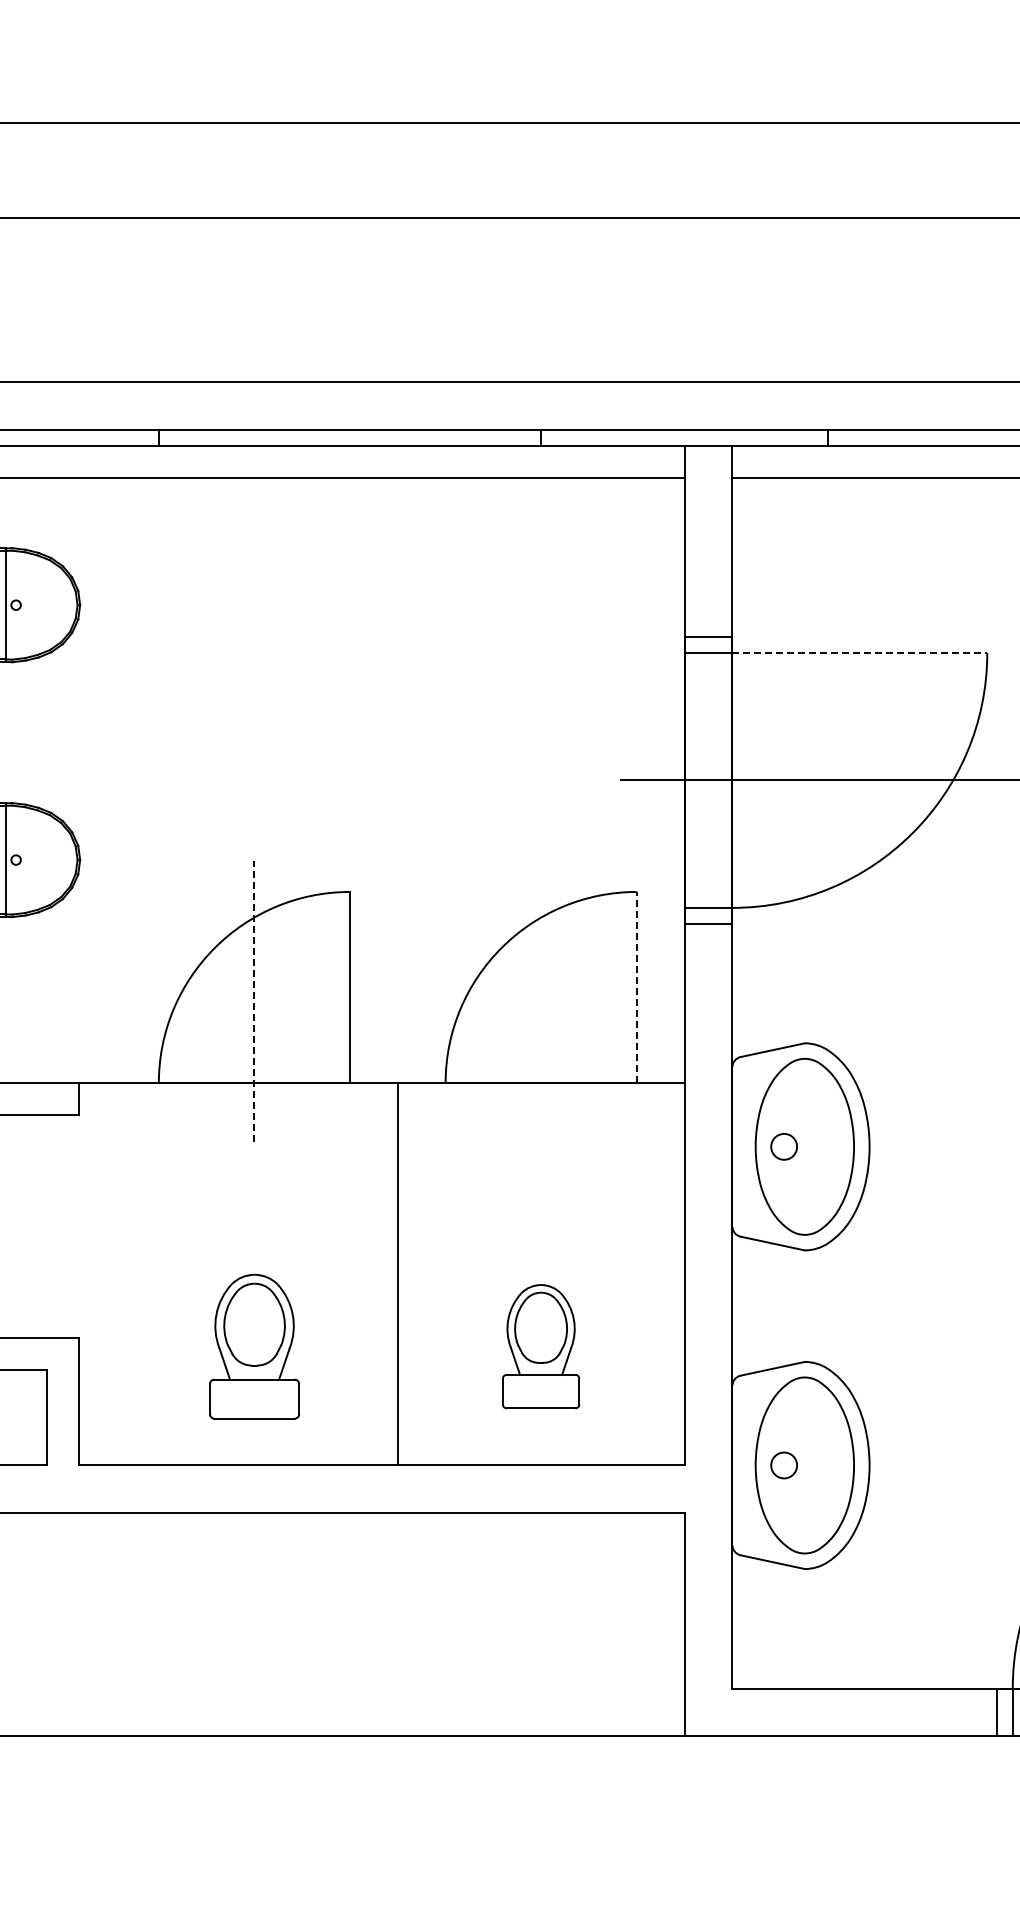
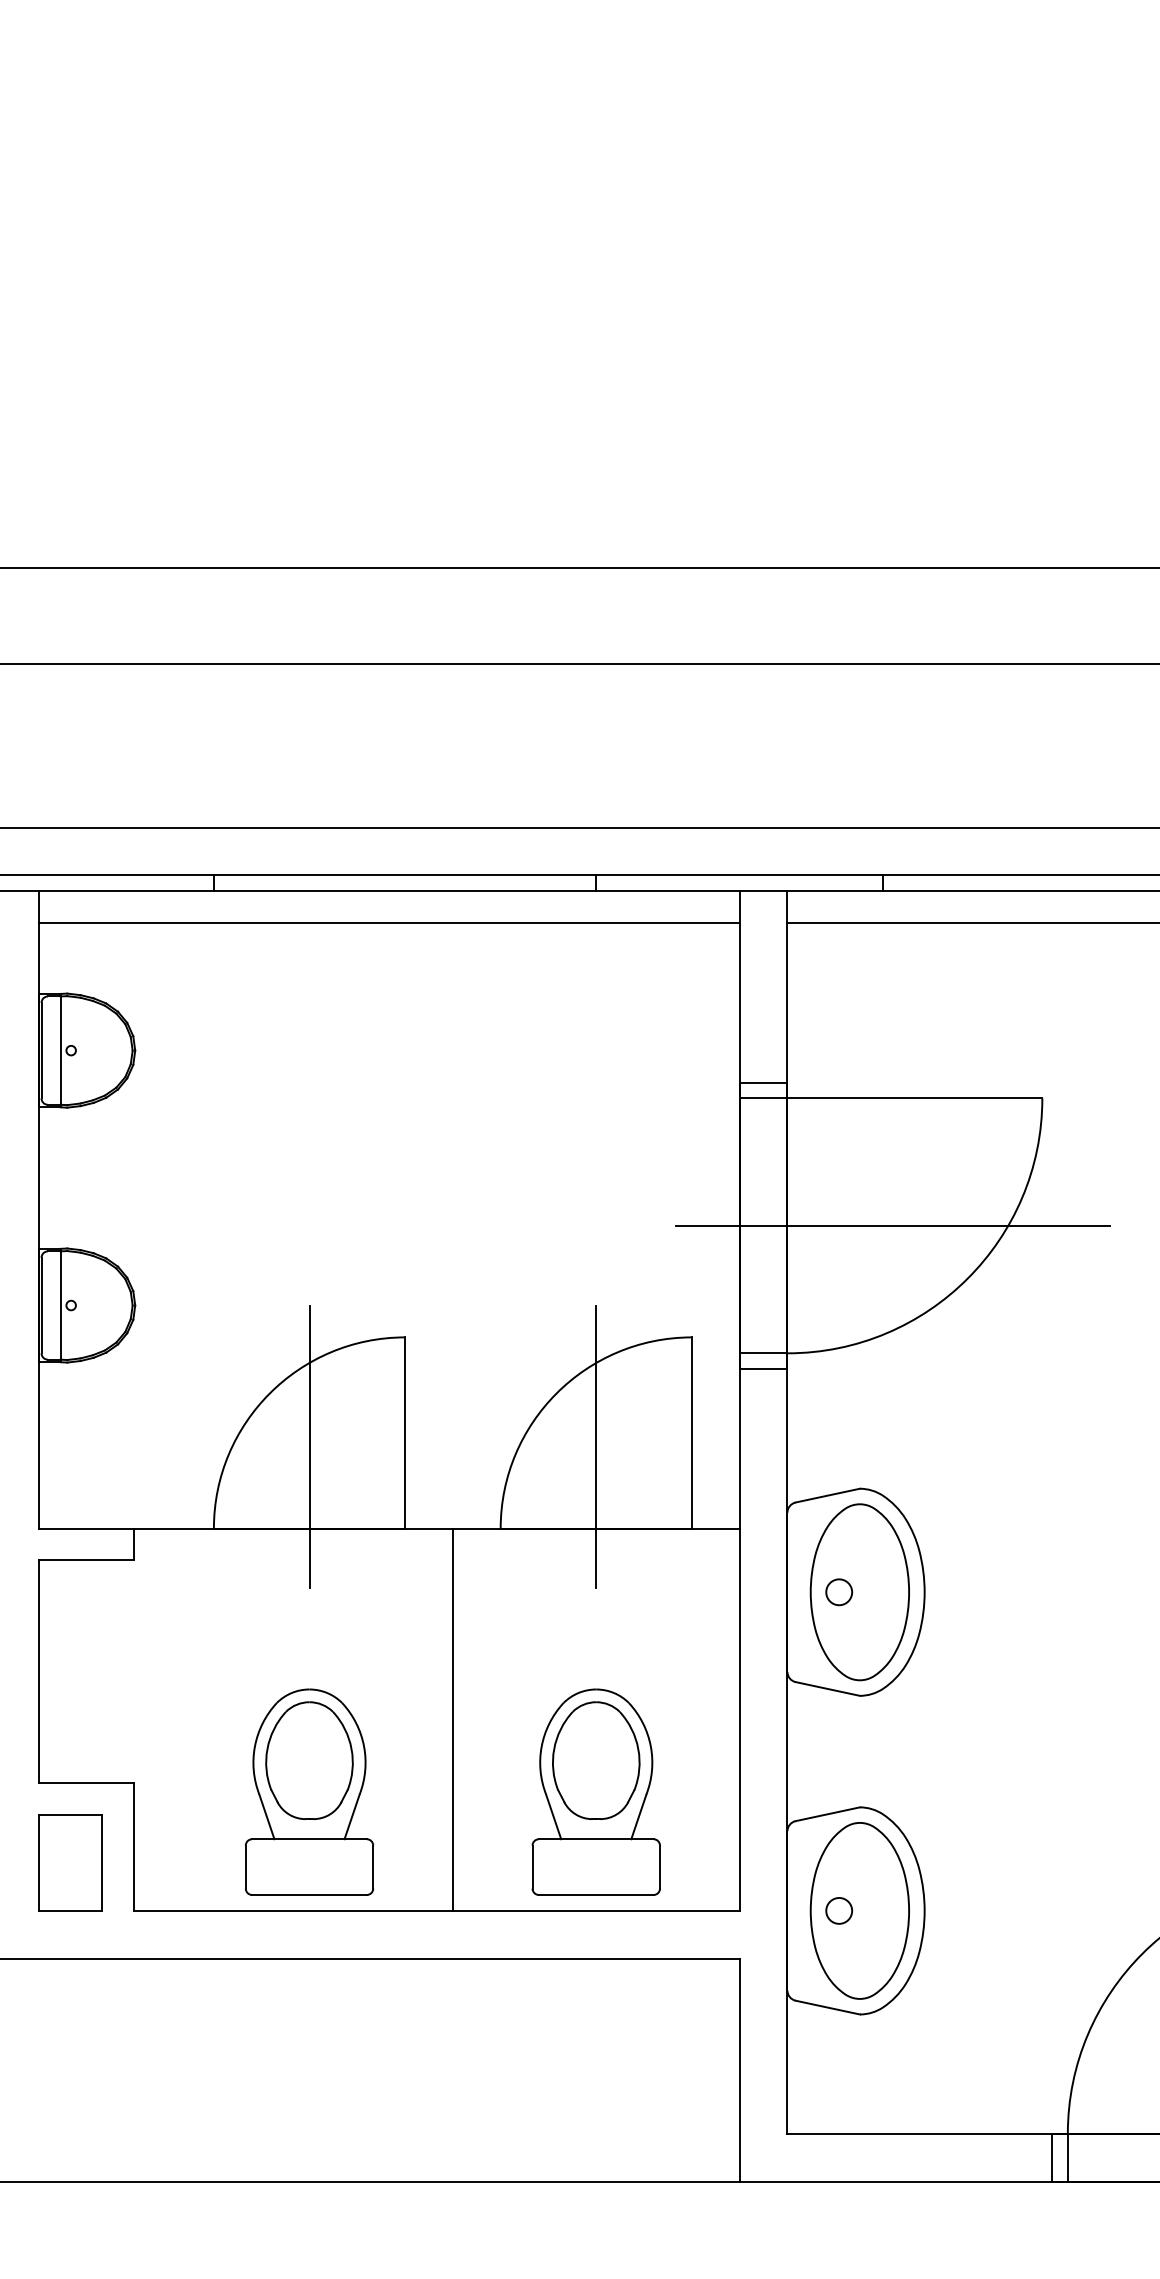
line: (860, 653) -> (915, 1098), dashed -> solid
line: (636, 987) -> (691, 1432), dashed -> solid
line: (254, 1001) -> (309, 1446), dashed -> solid
line: (541, 1001) -> (596, 1446), added
part: (254, 1346) -> (309, 1791), size x1.43
part: (540, 1346) -> (595, 1791), size x1.67

